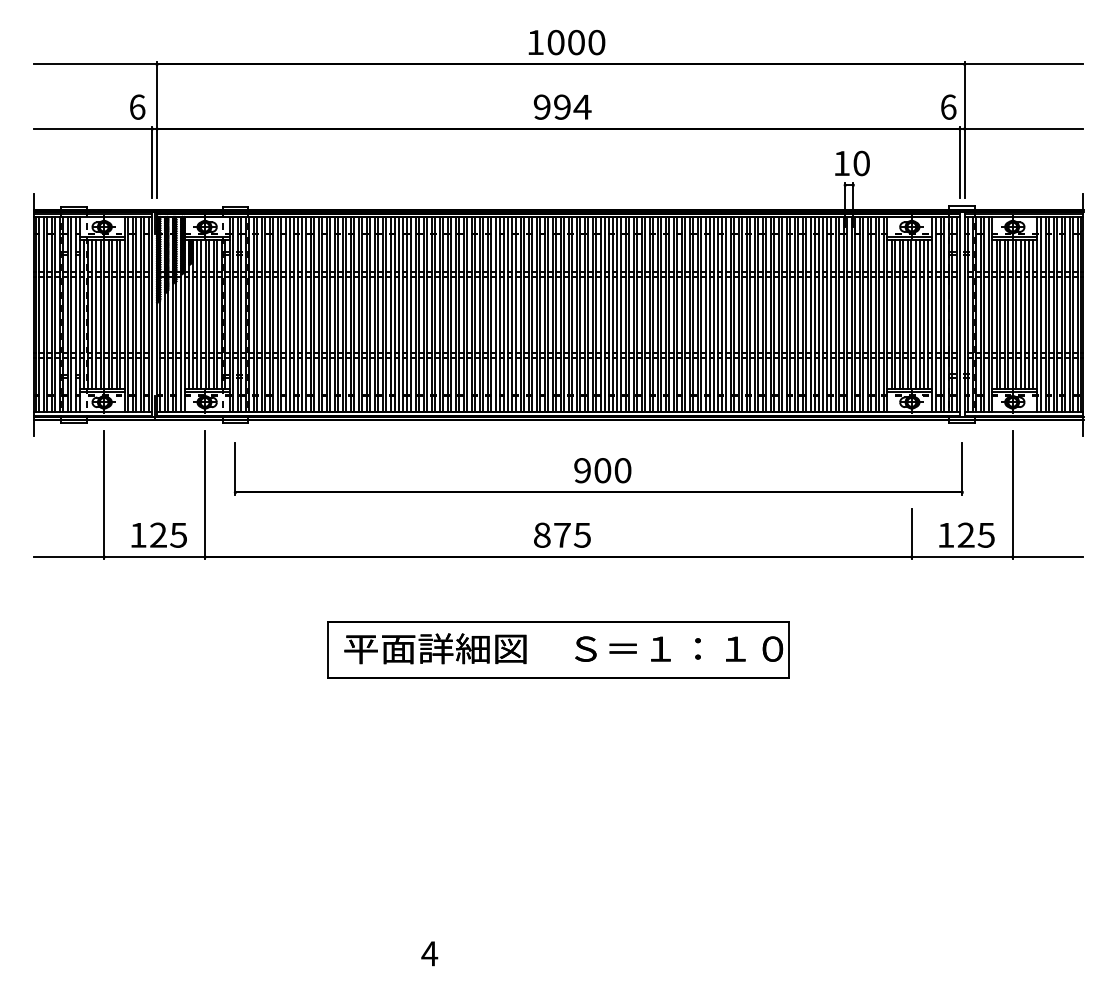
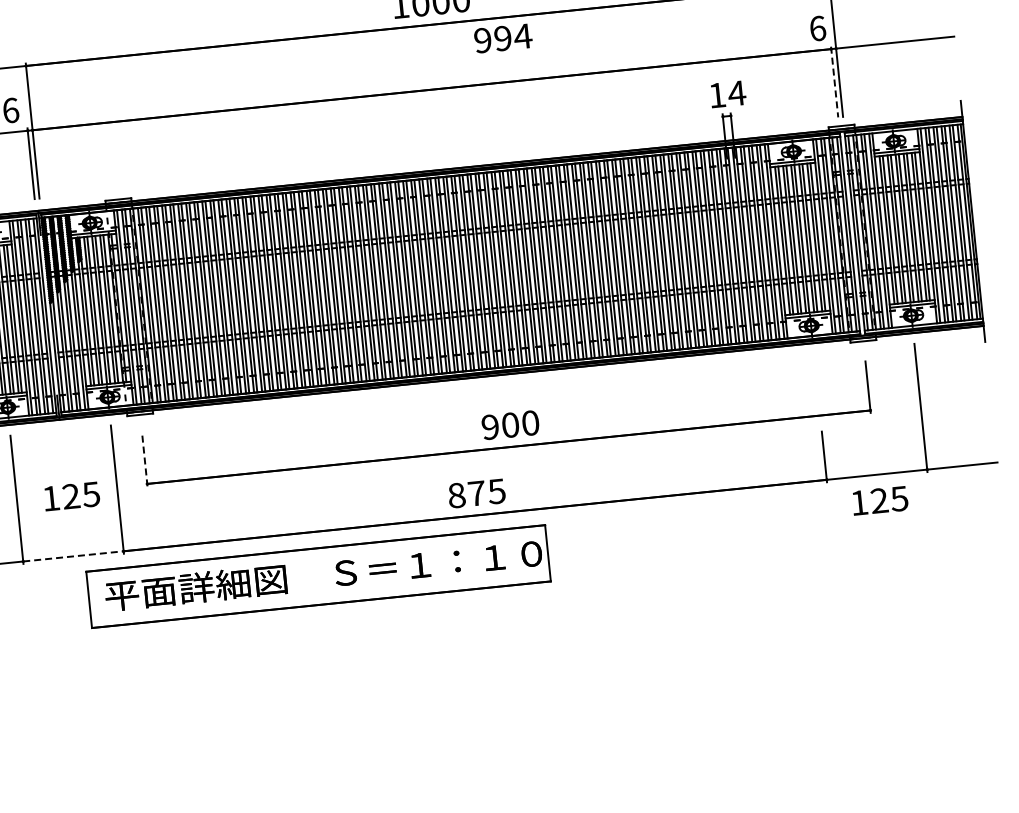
text: (562, 106) -> (503, 37), moved
line: (959, 162) -> (834, 82), solid -> dashed
text: (861, 163) -> (736, 93), 10 -> 14
line: (235, 469) -> (145, 461), solid -> dashed
text: (158, 534) -> (71, 495), moved
text: (966, 534) -> (879, 500), moved
line: (155, 557) -> (74, 556), solid -> dashed
part: (558, 649) -> (318, 576), moved

